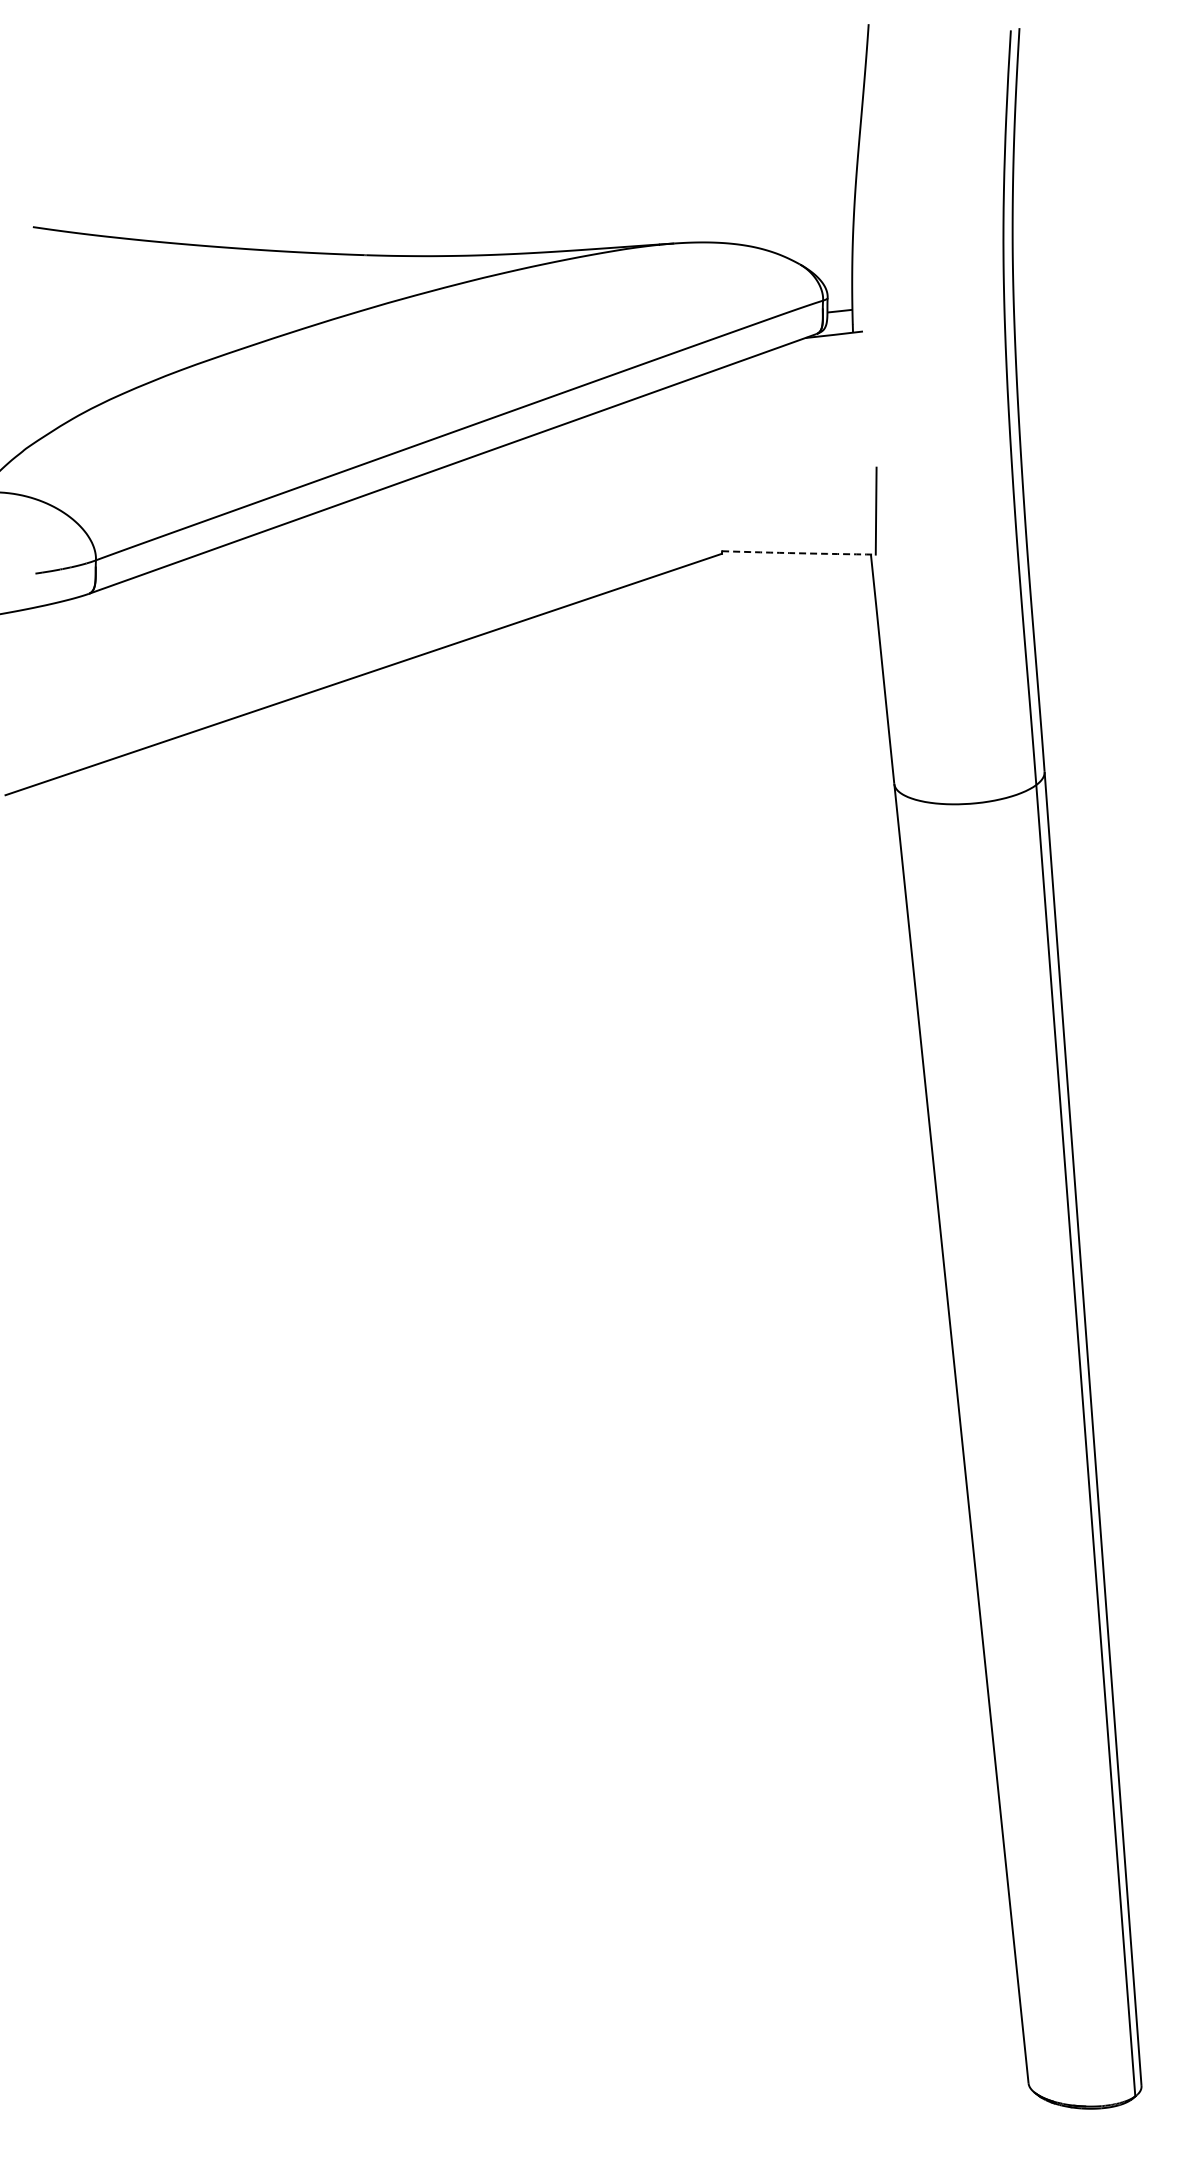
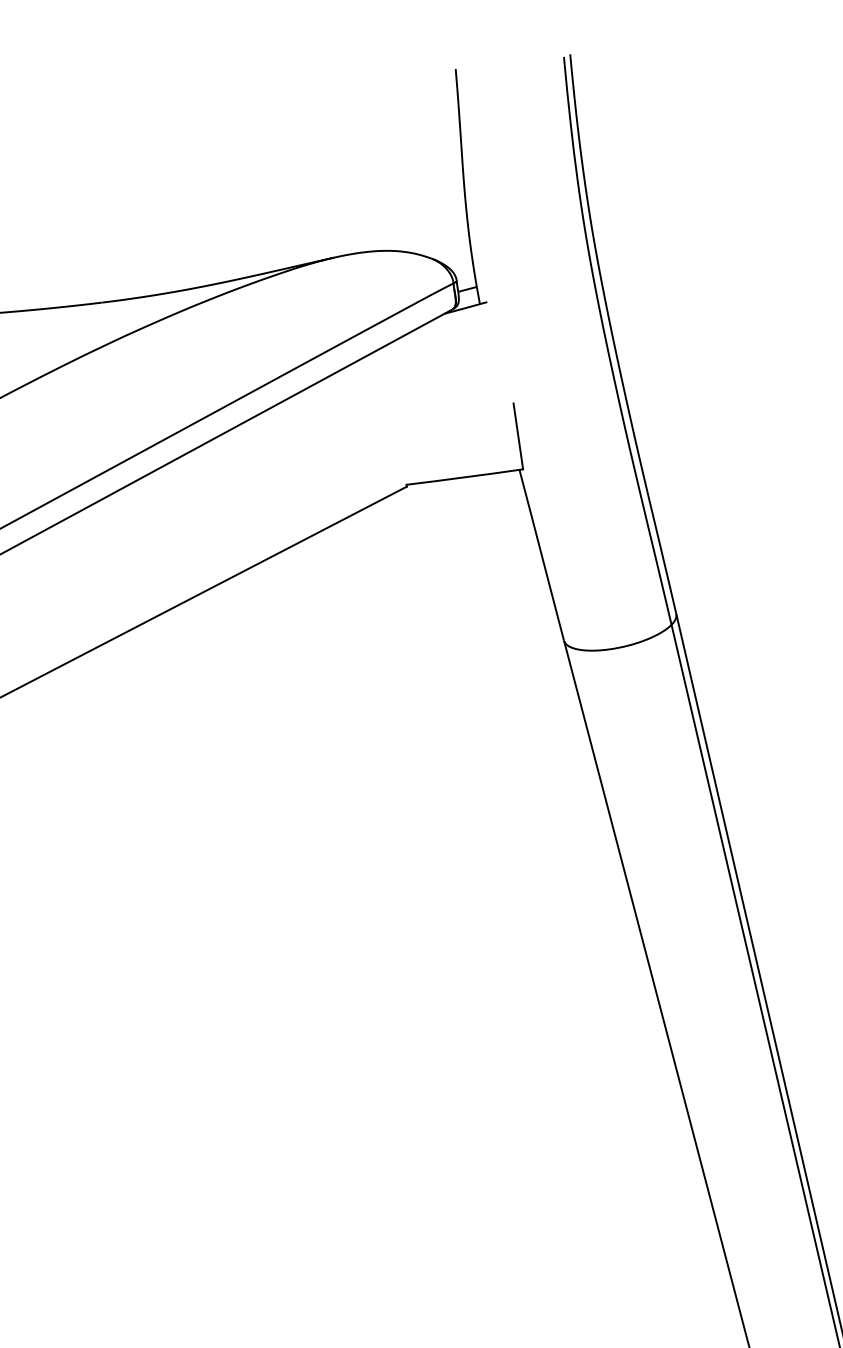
arc: (798, 553) -> (464, 477), dashed -> solid

